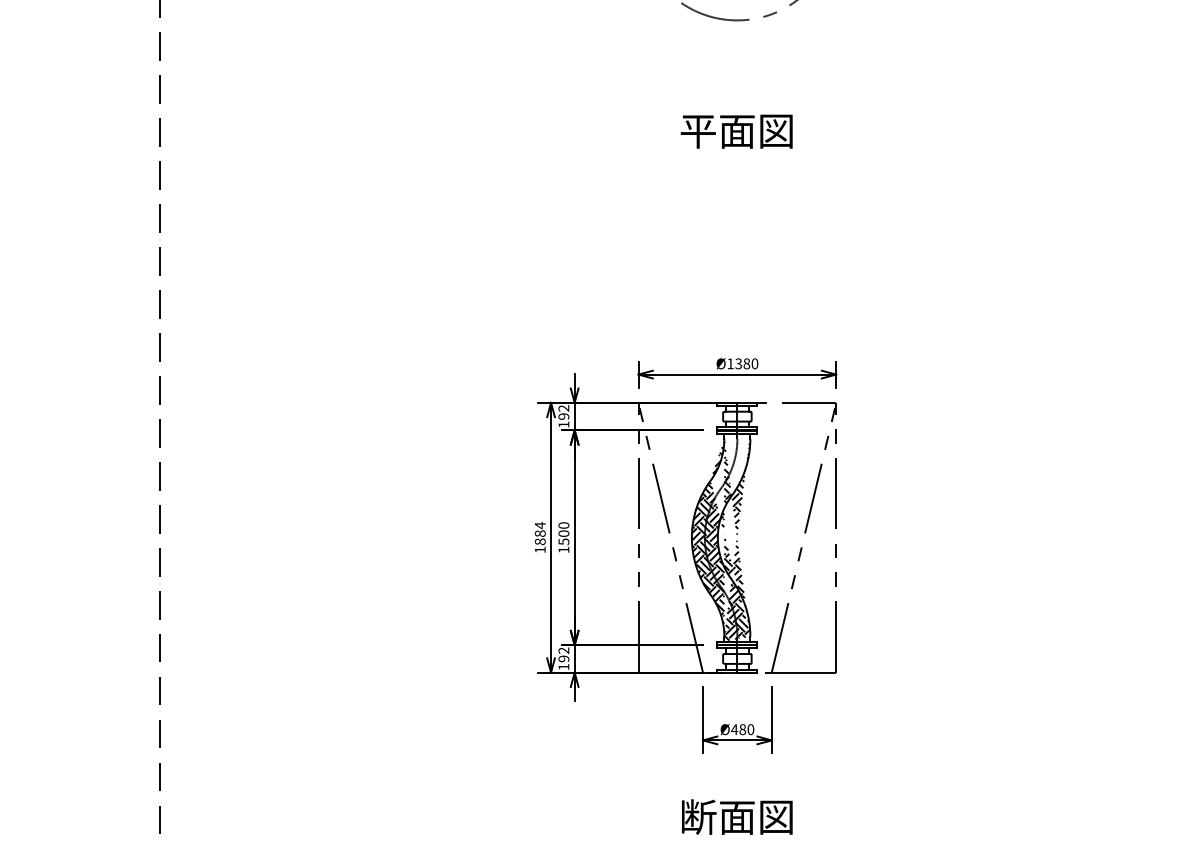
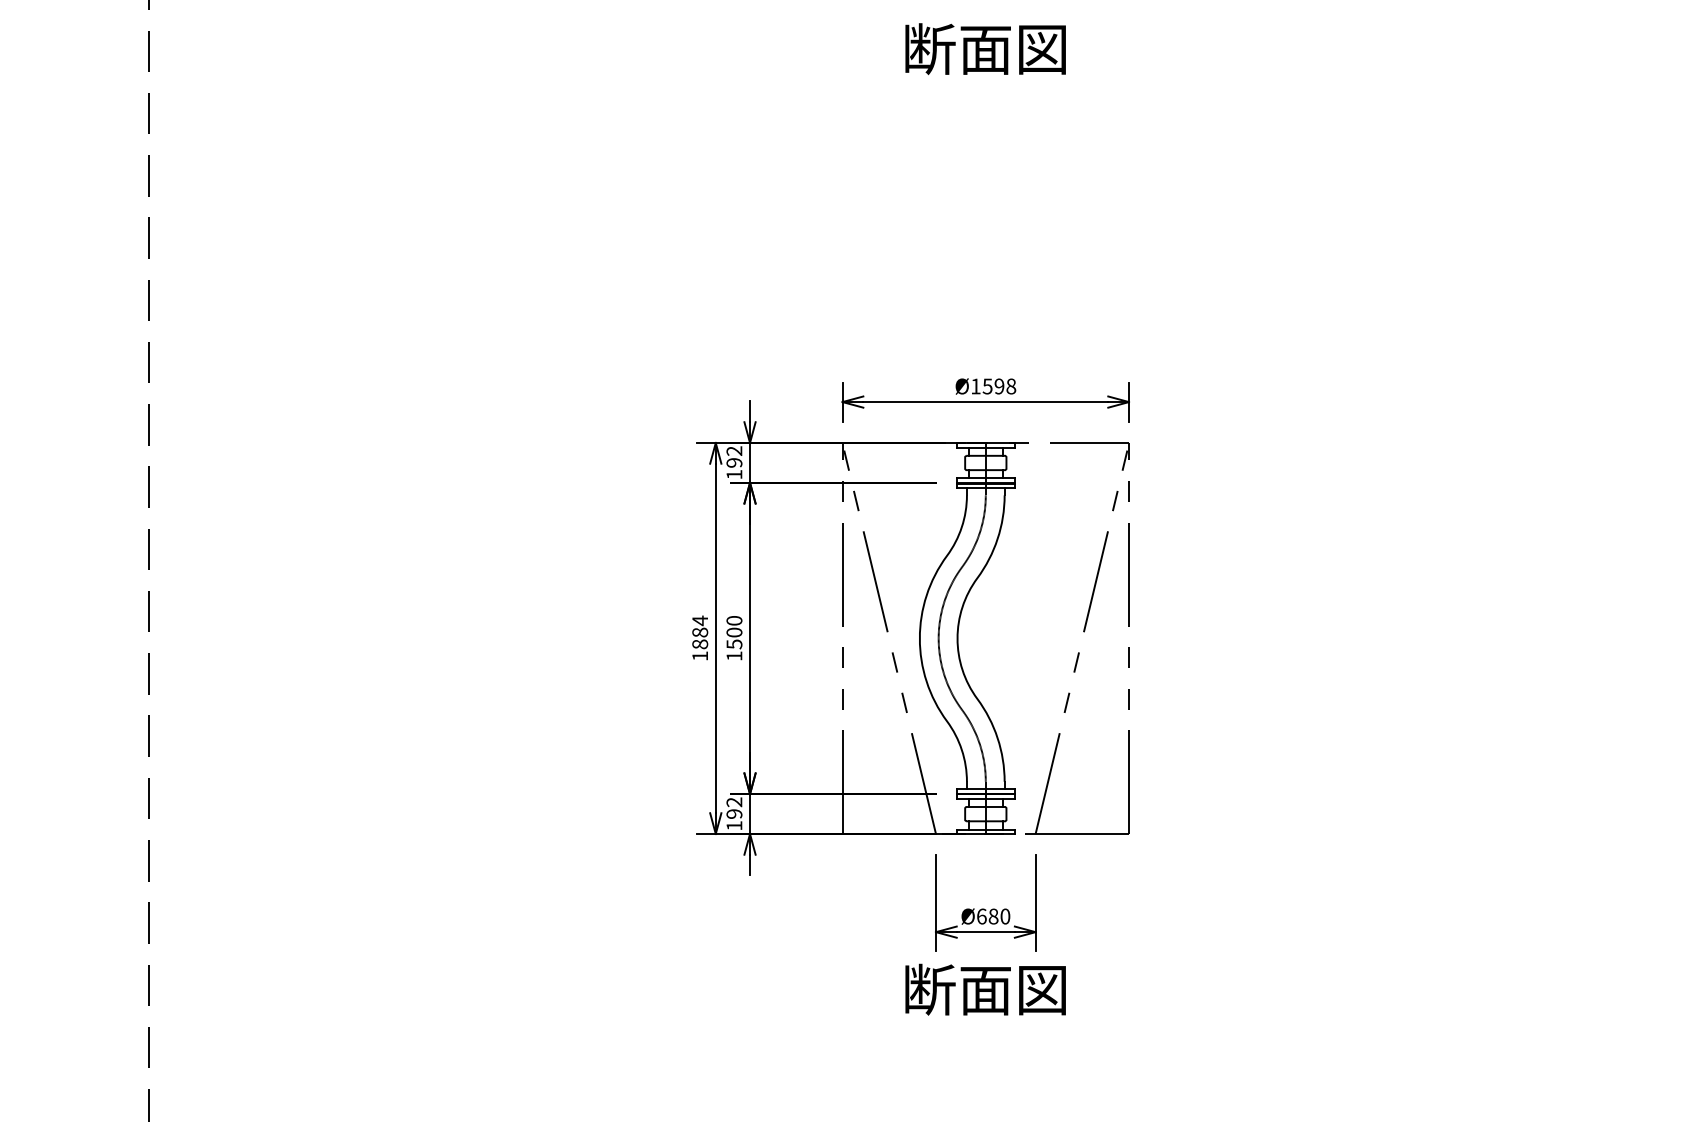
text: (698, 130) -> (929, 48), 平面図 -> 断面図
text: (746, 363) -> (999, 385), Ø1380 -> Ø1598
hatch: (720, 538) -> (961, 639), removed
text: (734, 729) -> (981, 916), Ø480 -> Ø680
text: (737, 816) -> (985, 988), moved

